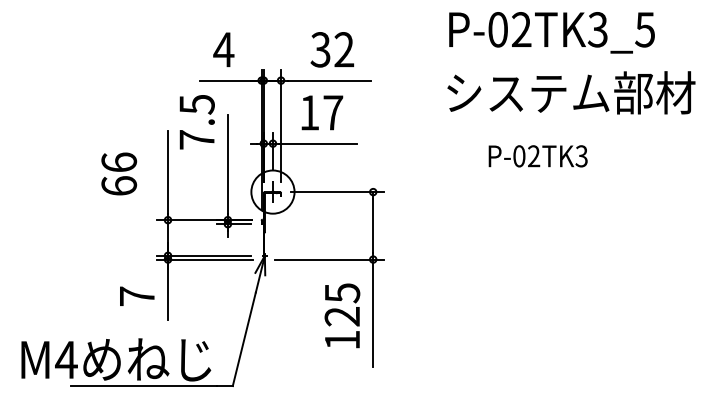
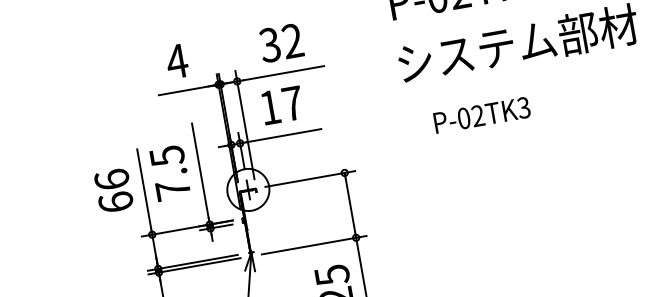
text: (196, 122) -> (169, 173), moved
text: (537, 156) -> (481, 115), moved
text: (119, 173) -> (114, 190), moved

